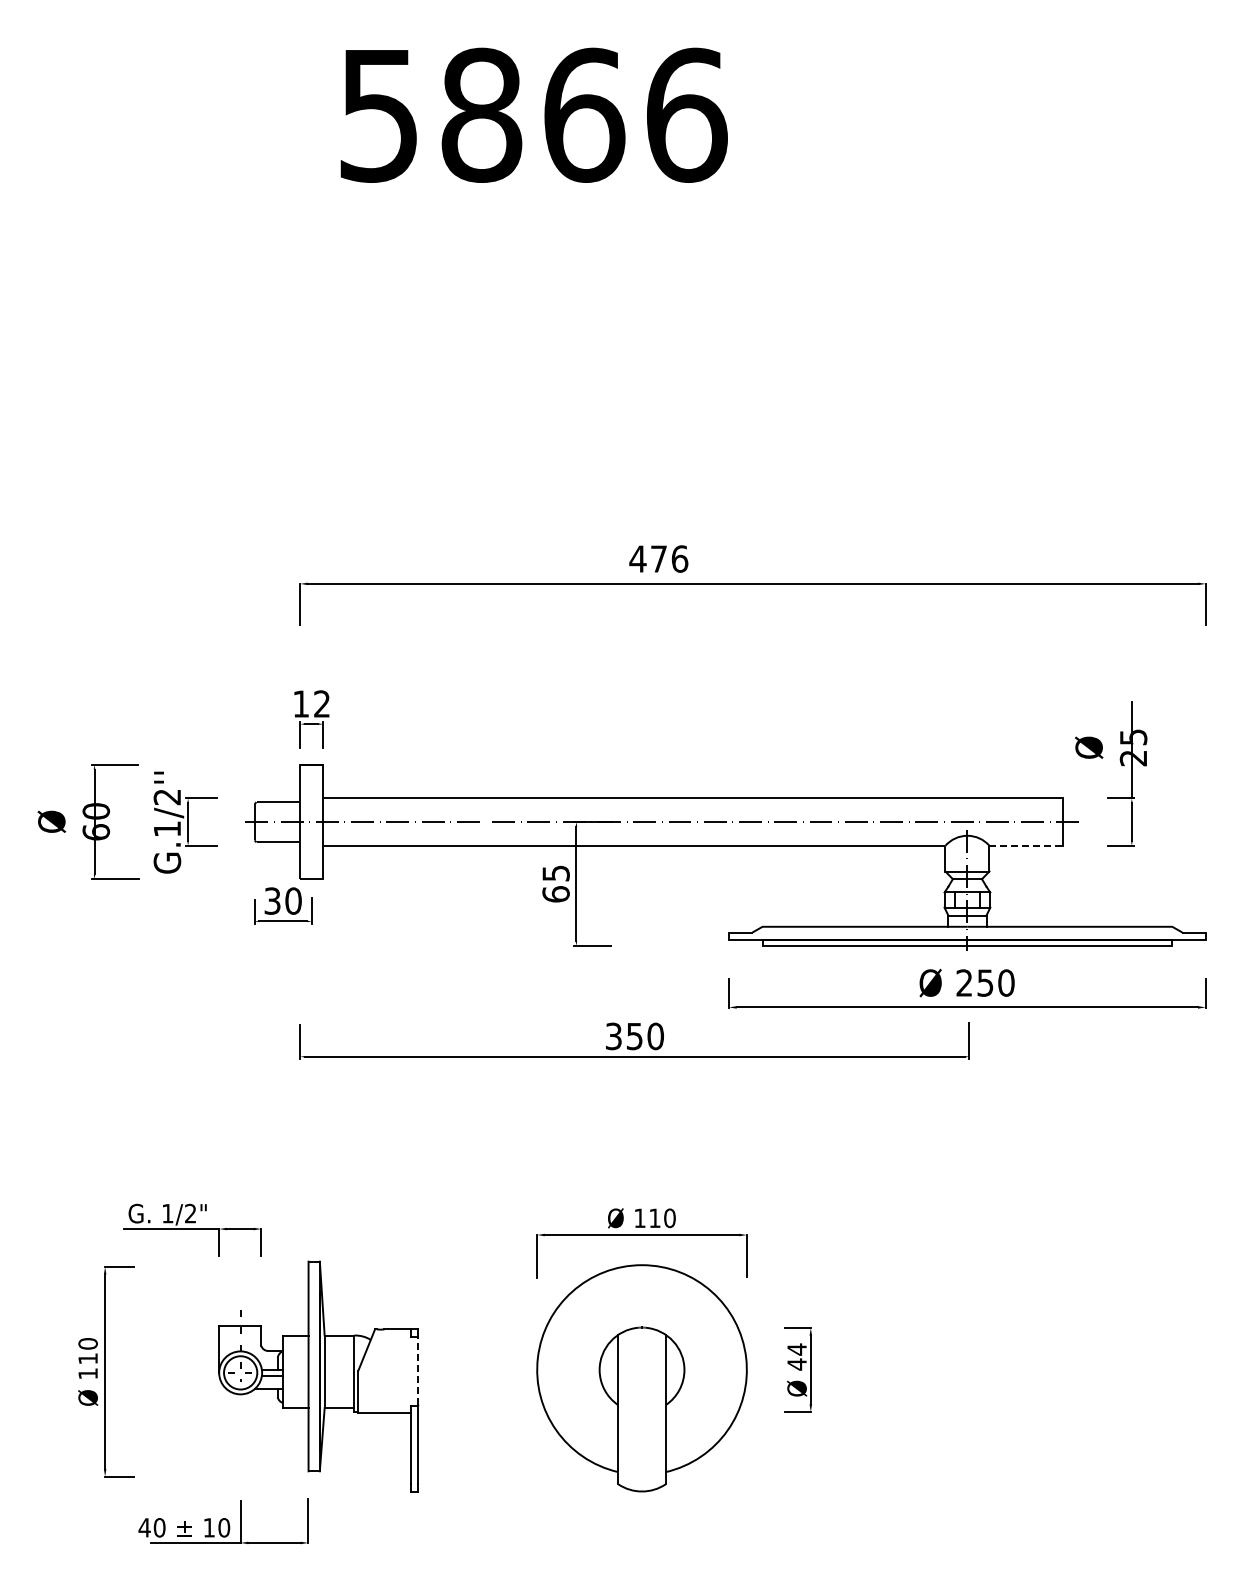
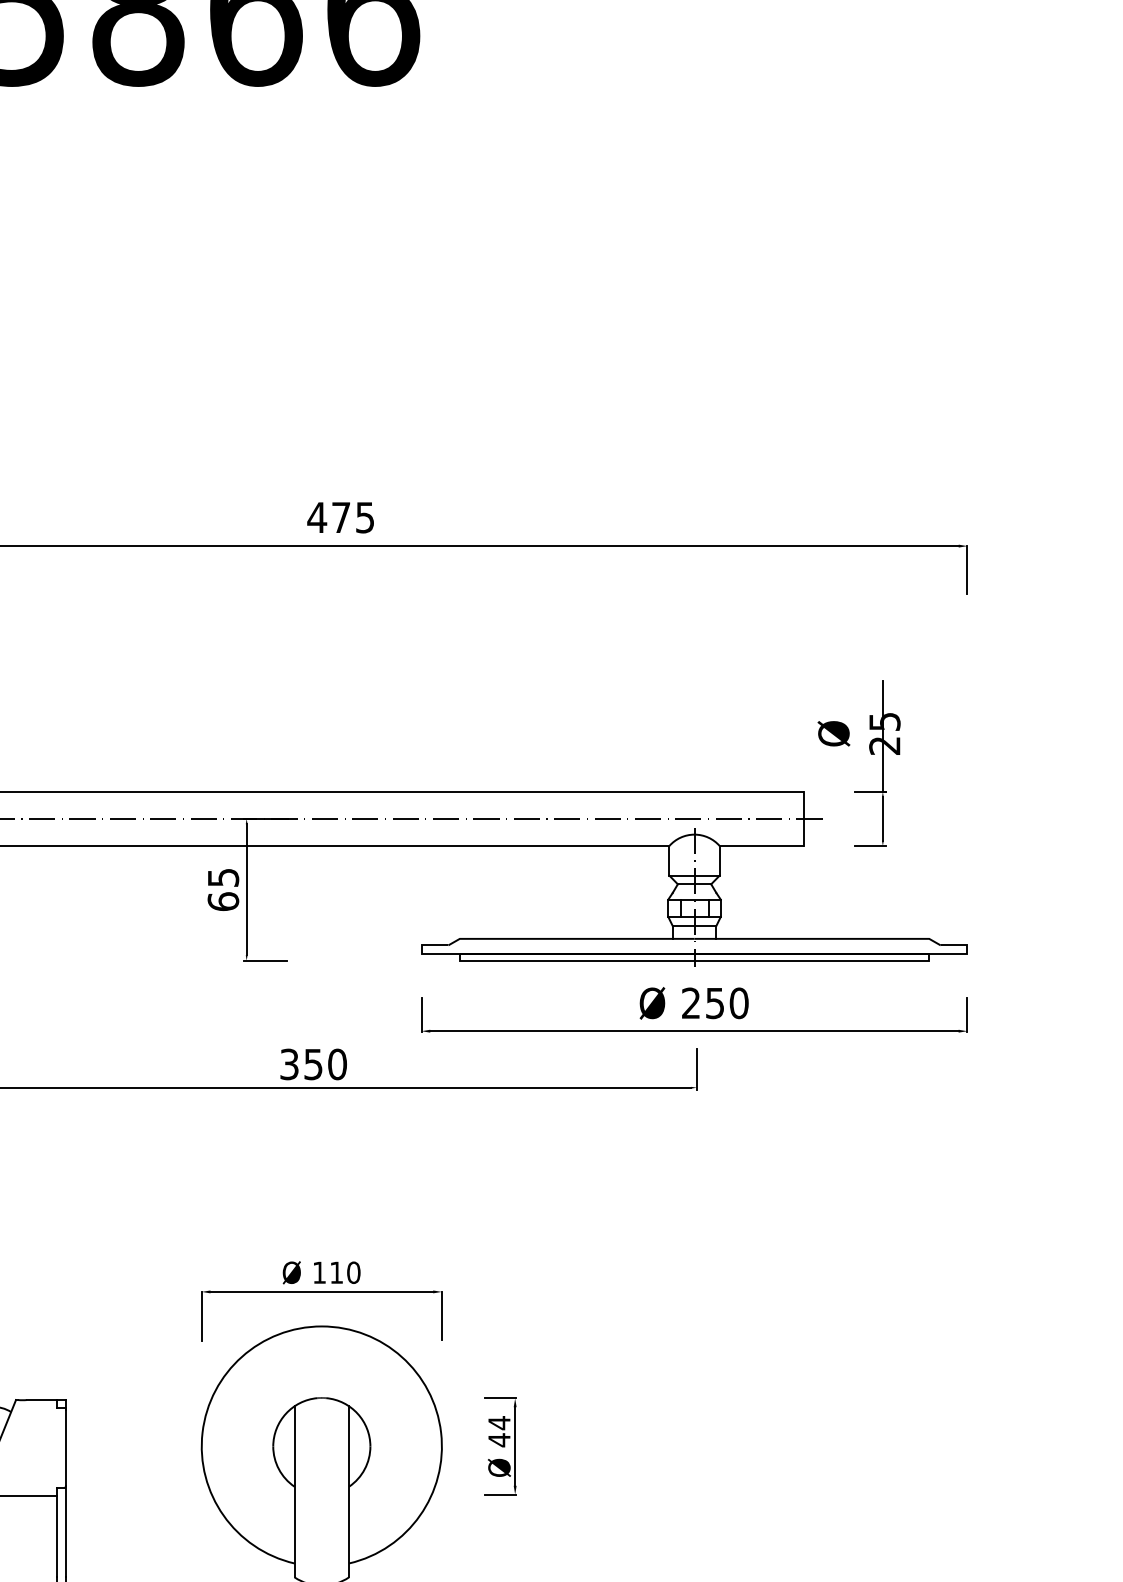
text: (679, 558) -> (364, 517), 476 -> 475
line: (1026, 845) -> (762, 845), dashed -> solid
line: (418, 1370) -> (65, 1447), dashed -> solid

